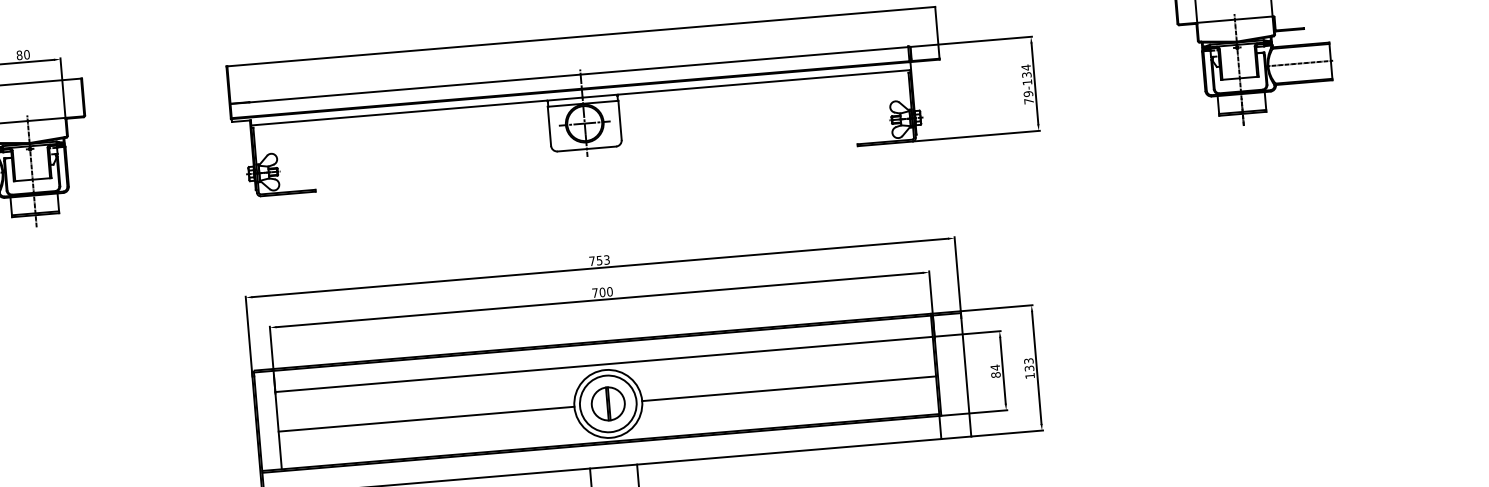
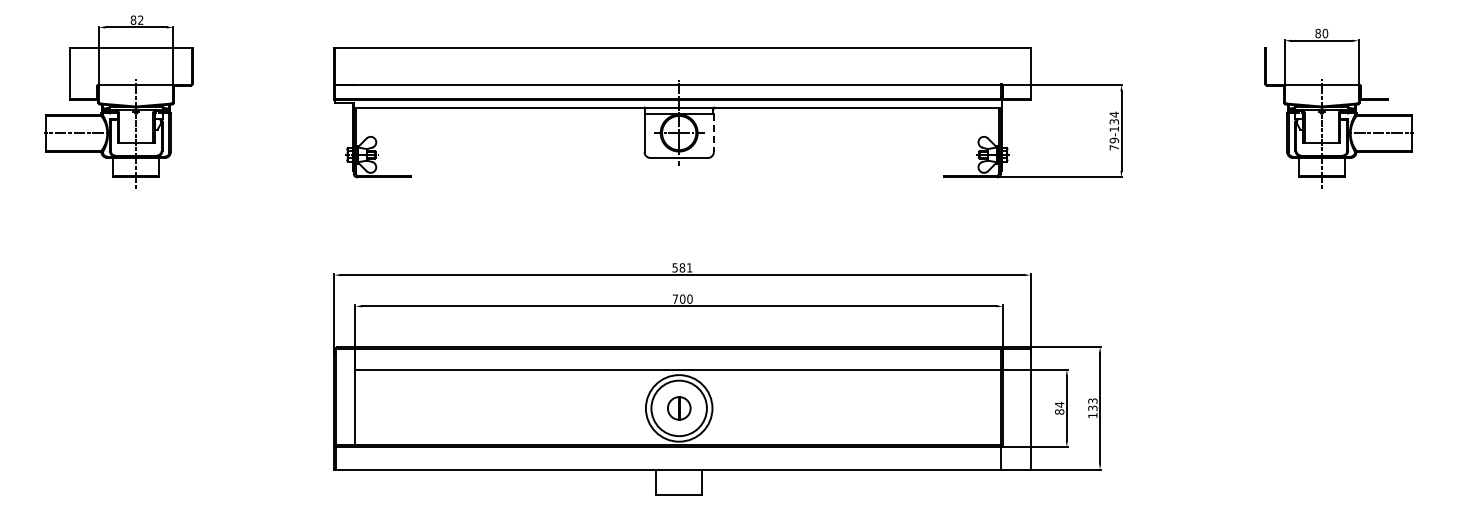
text: (26, 54) -> (140, 19), 80 -> 82
line: (619, 121) -> (713, 133), solid -> dashed
text: (599, 260) -> (682, 267), 753 -> 581
line: (788, 388) -> (856, 408), removed
part: (608, 404) -> (679, 408), size x0.7
line: (426, 419) -> (500, 408), removed

